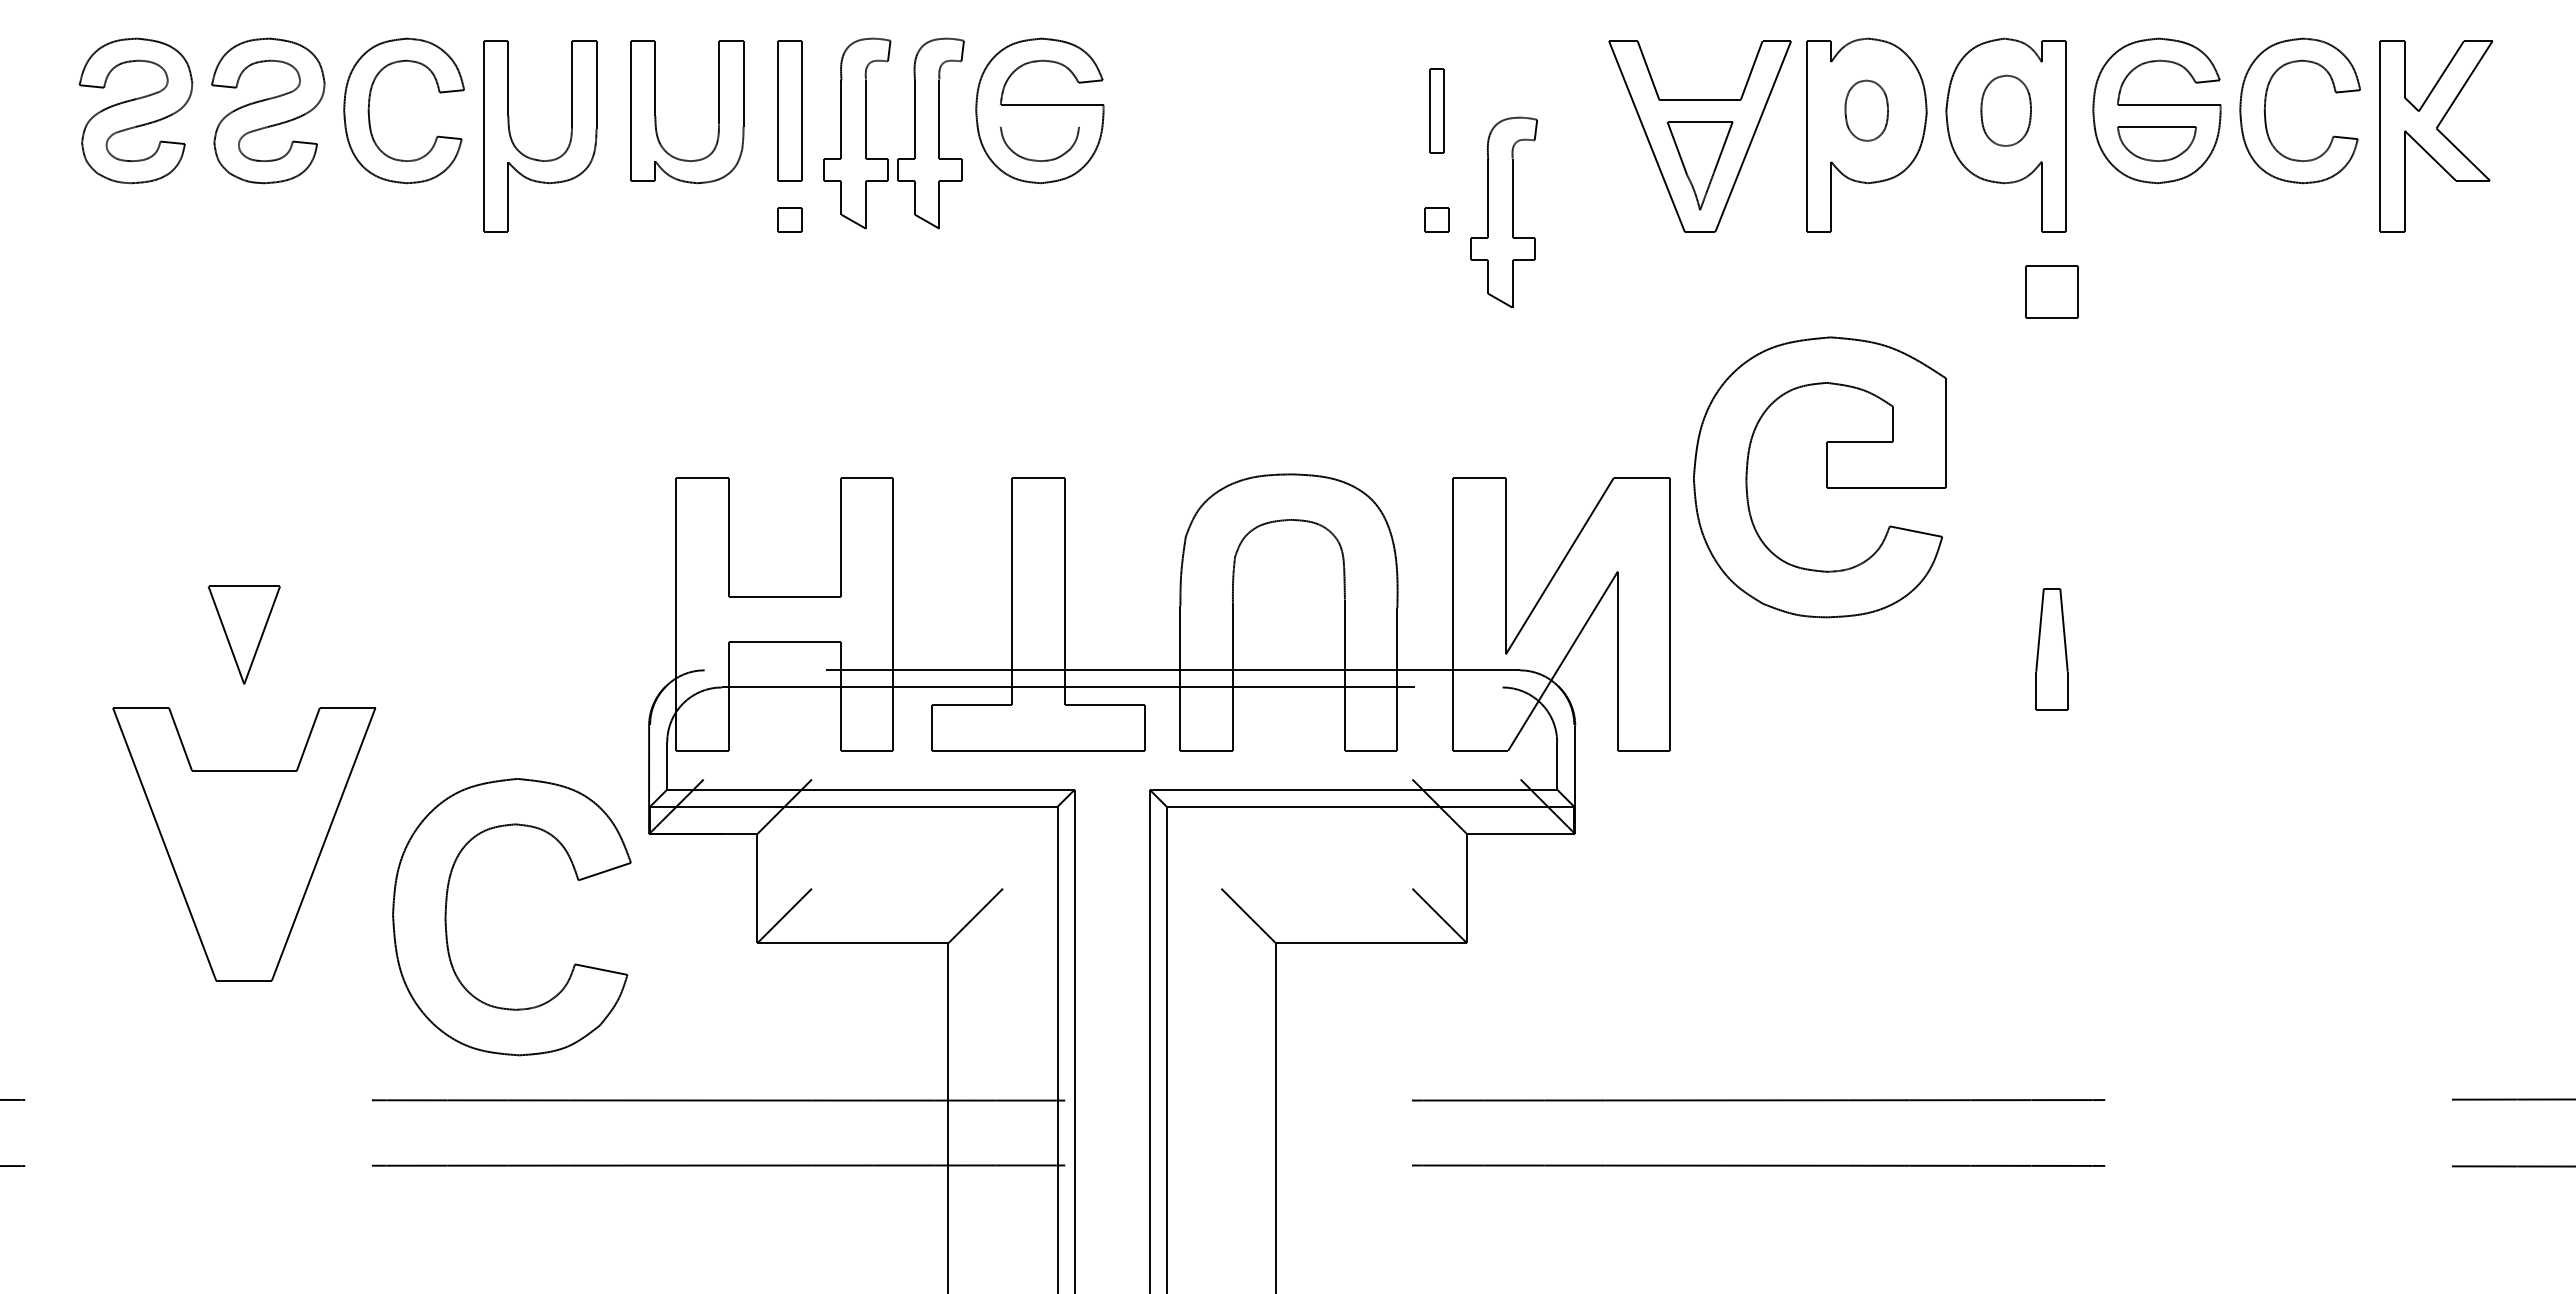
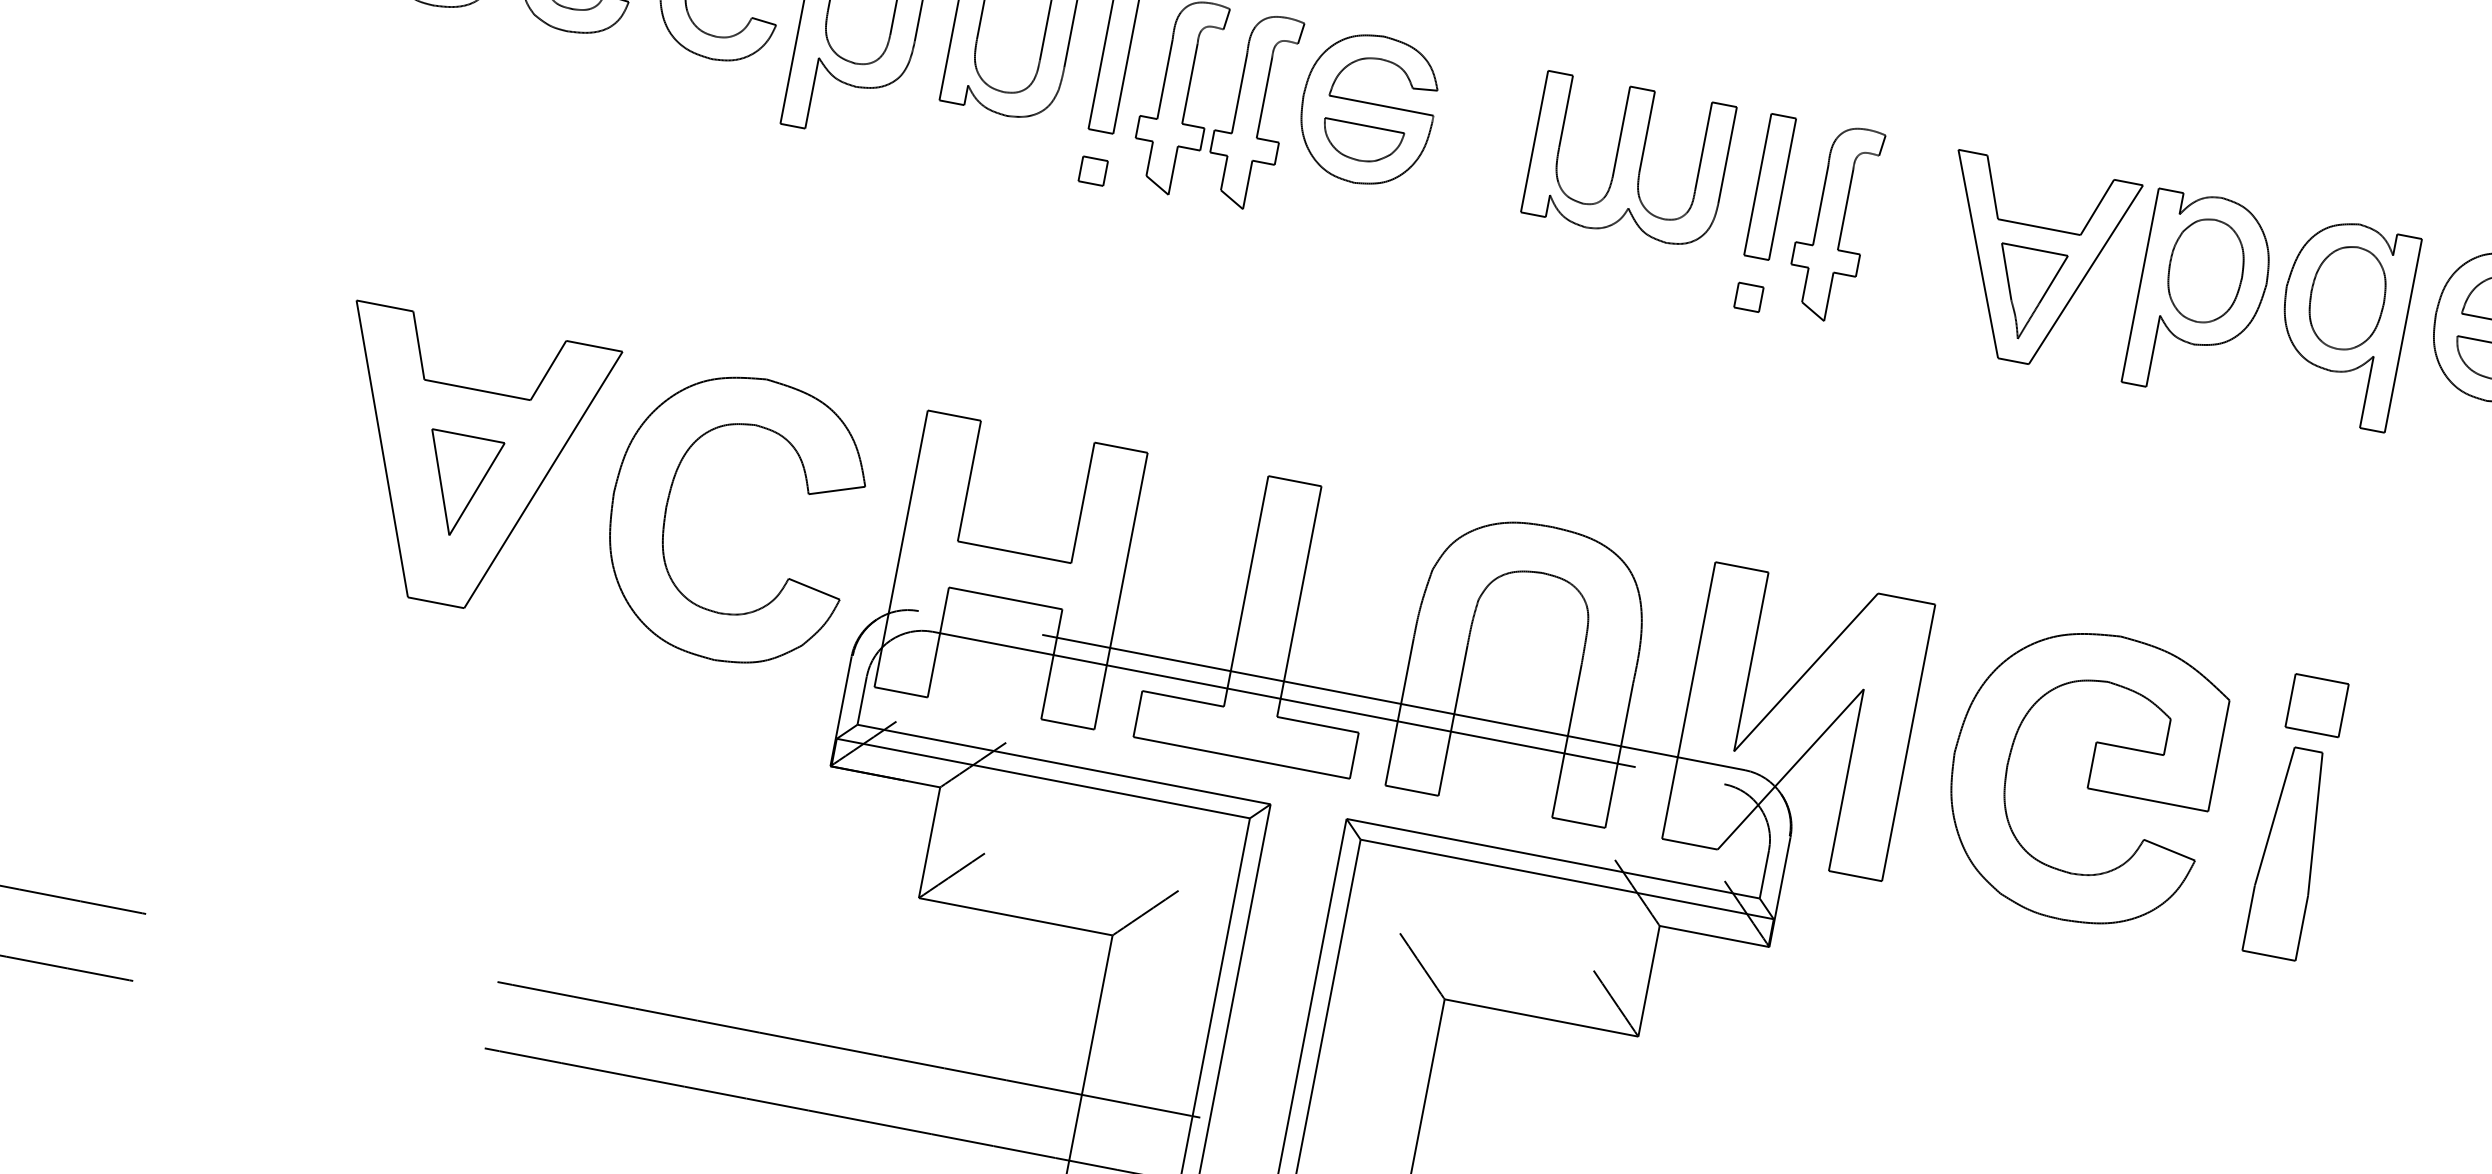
part: (1436, 110) -> (1769, 186), size x1.67
part: (1866, 110) -> (2205, 270), size x1.67
part: (2005, 110) -> (2346, 297), size x1.43
part: (1297, 112) -> (1628, 161), added
line: (1039, 126) -> (1364, 125), added
part: (1503, 212) -> (1833, 222), moved
part: (2051, 291) -> (2316, 704), moved
part: (1826, 477) -> (2089, 777), moved
part: (2051, 649) -> (2288, 852), size x1.67
part: (244, 844) -> (463, 464), moved
part: (446, 917) -> (667, 506), moved

